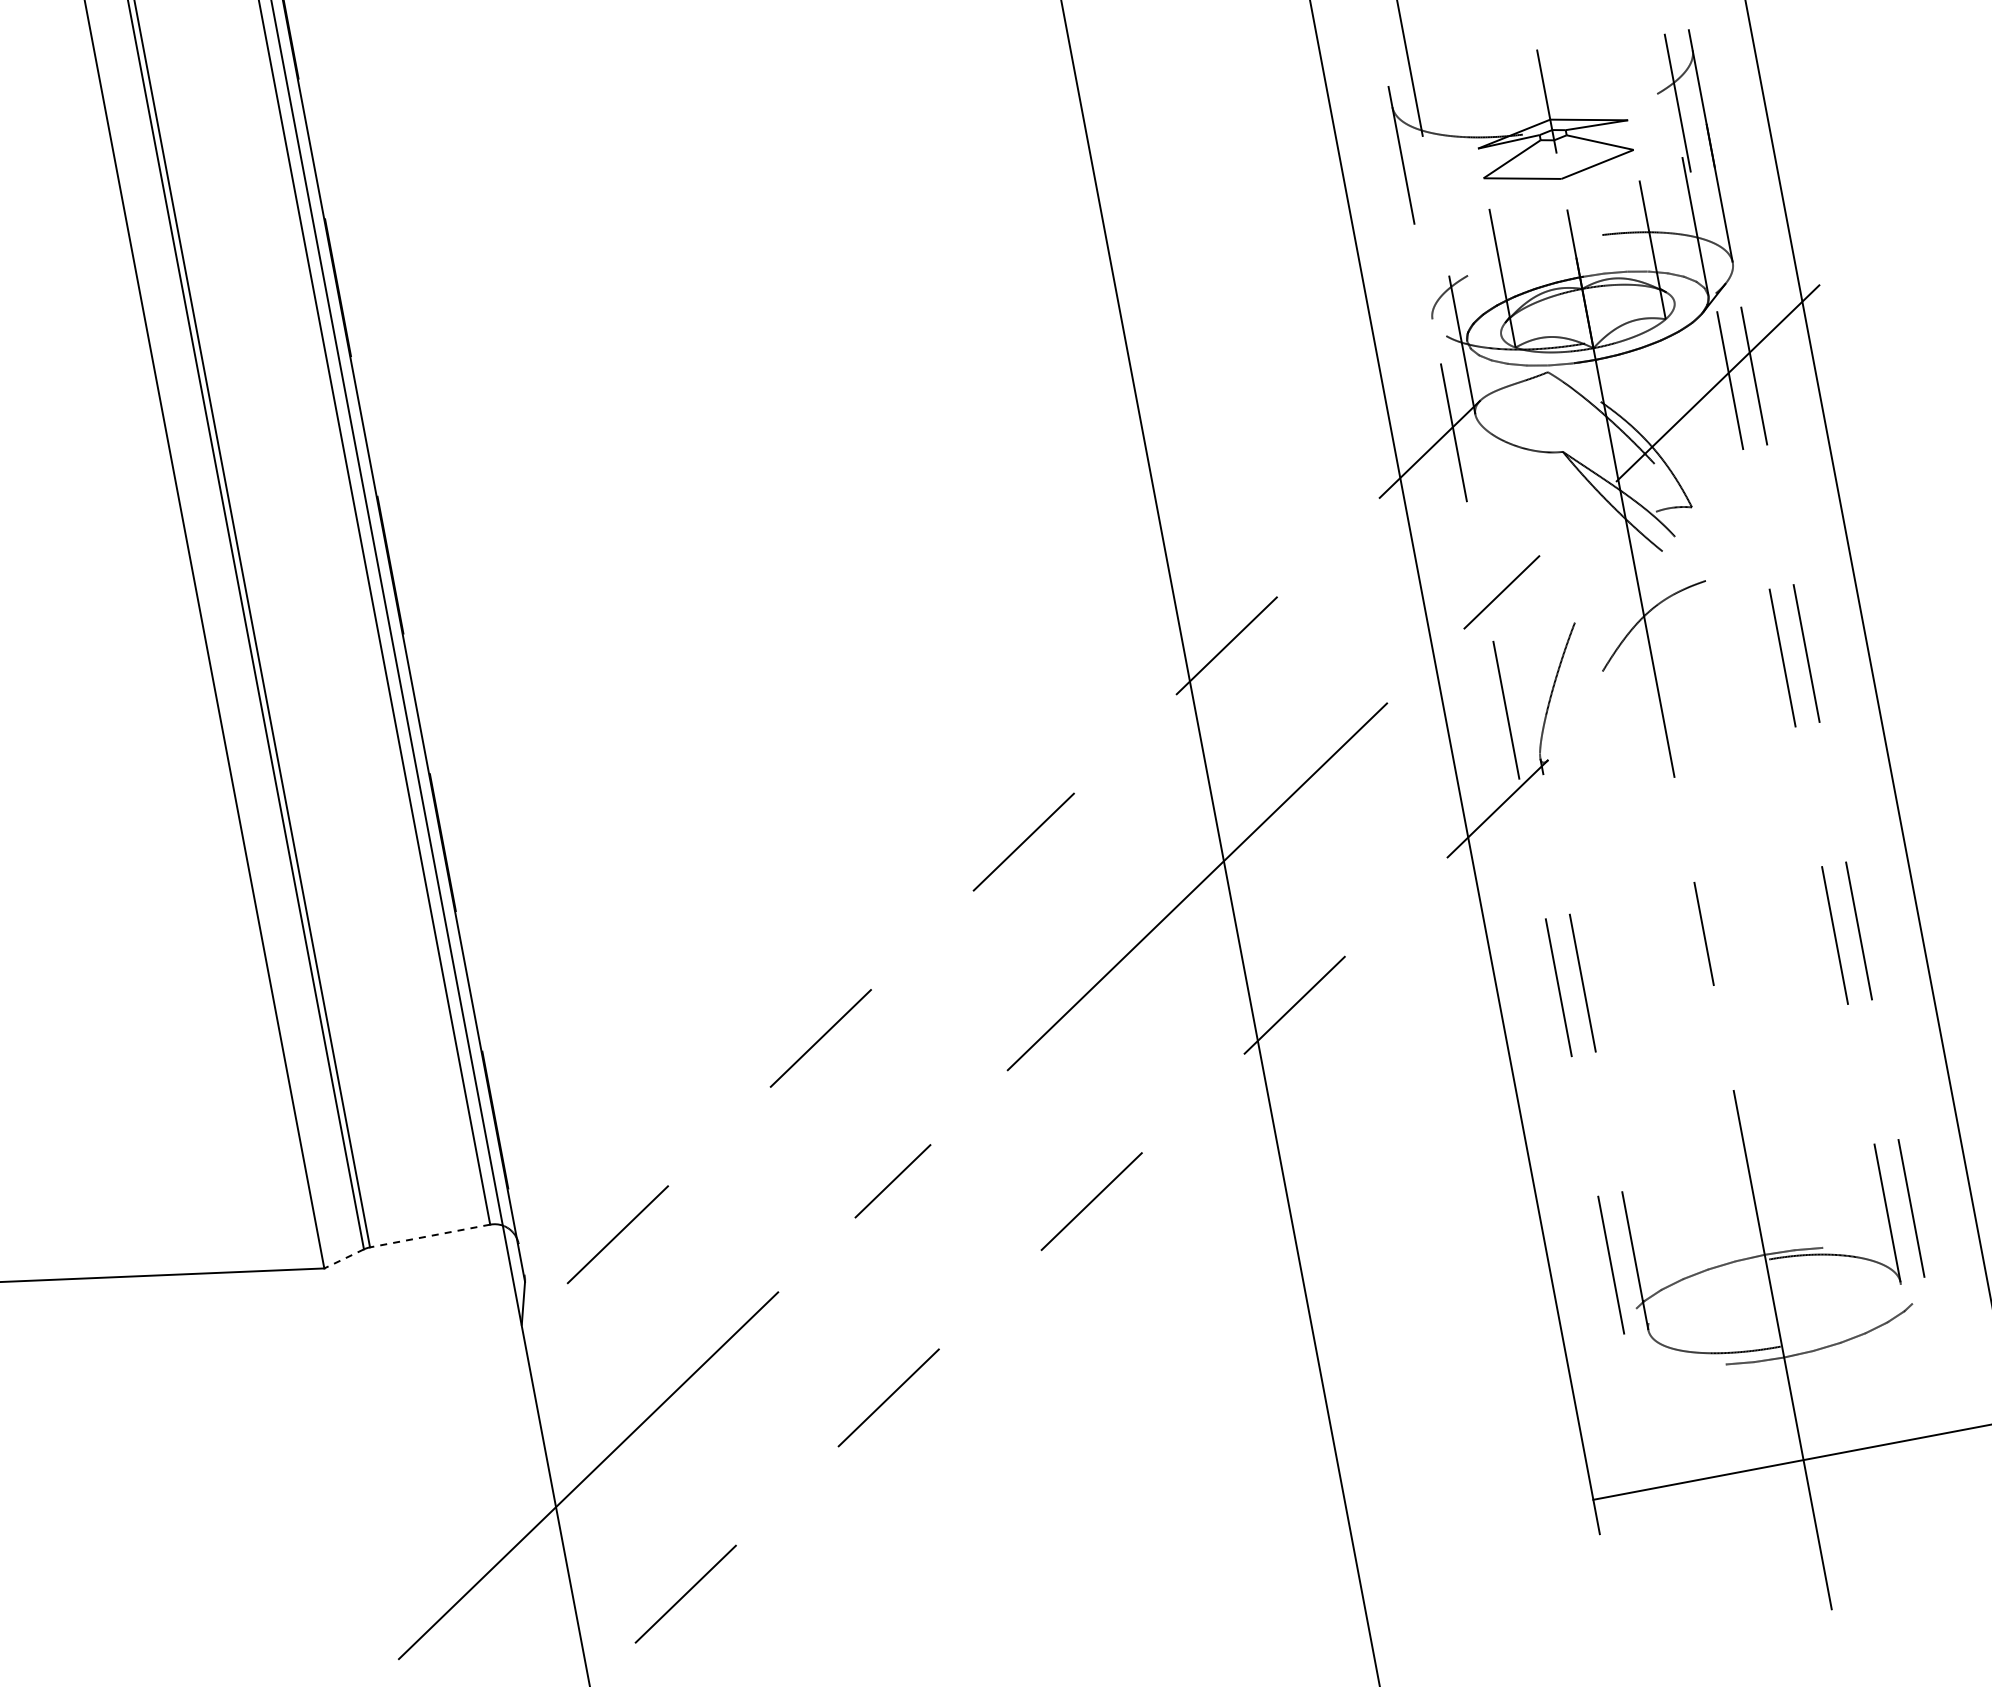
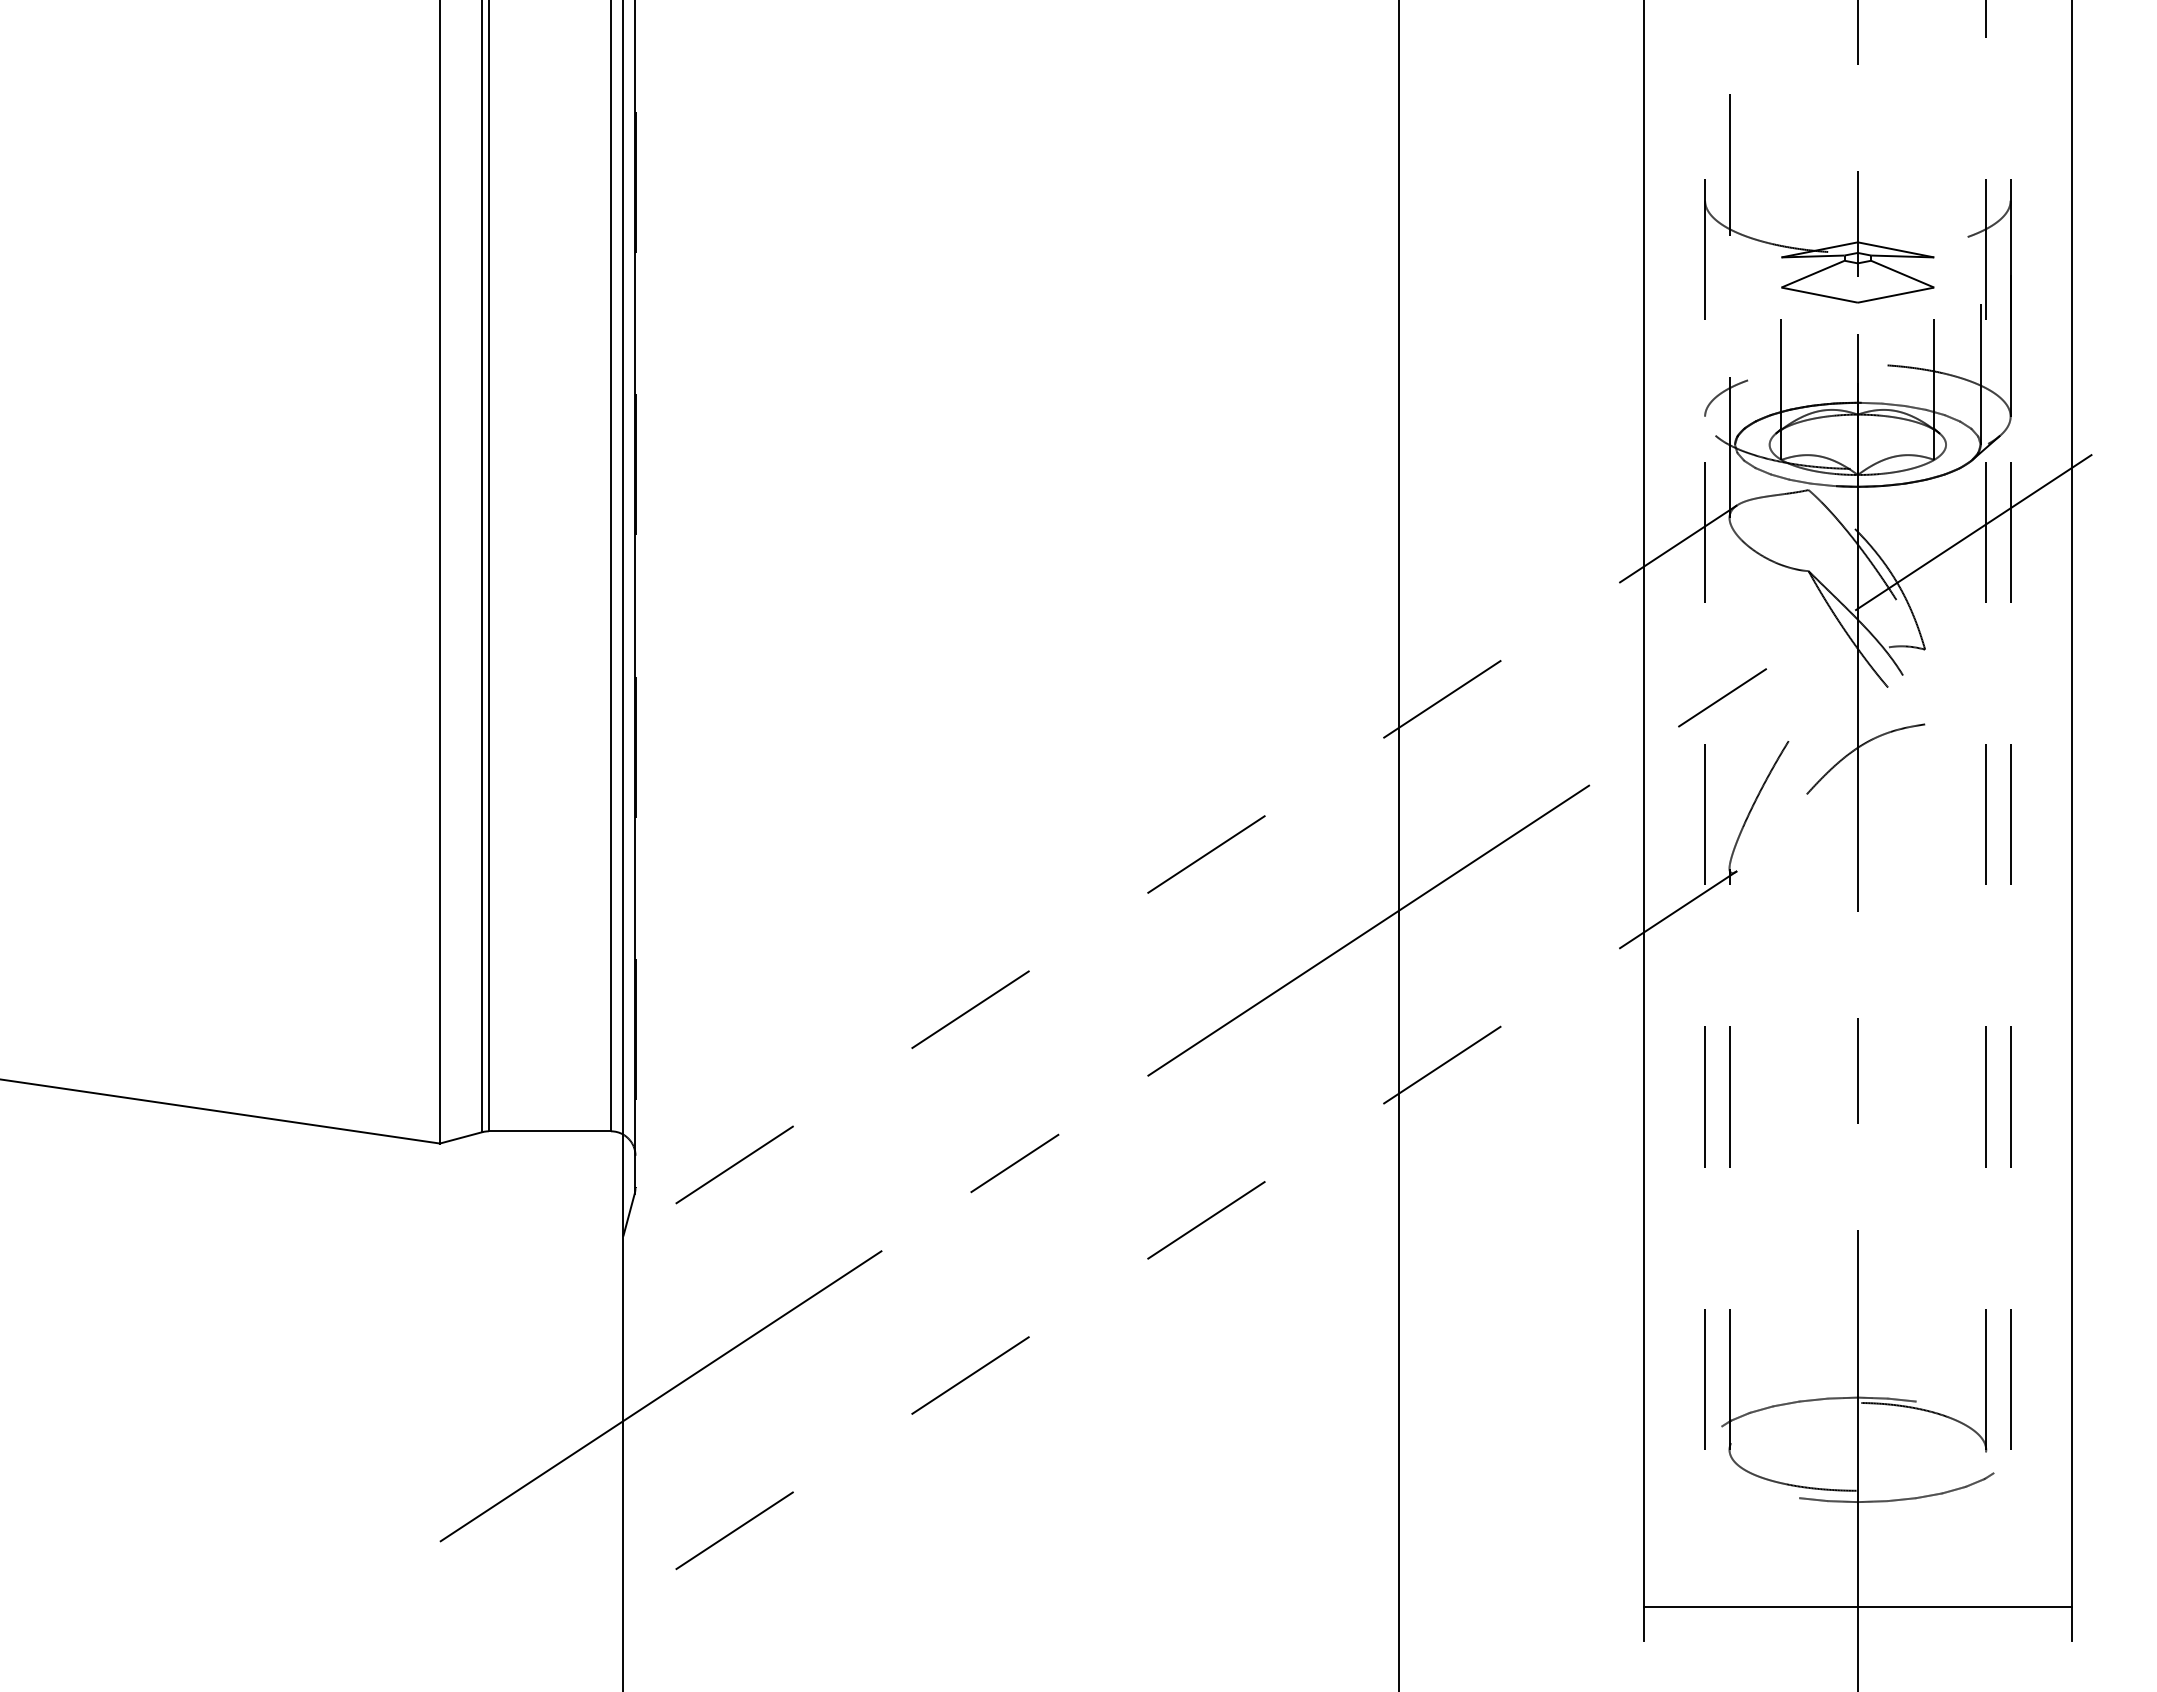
line: (429, 1236) -> (549, 1131), dashed -> solid
line: (343, 1258) -> (460, 1137), dashed -> solid

